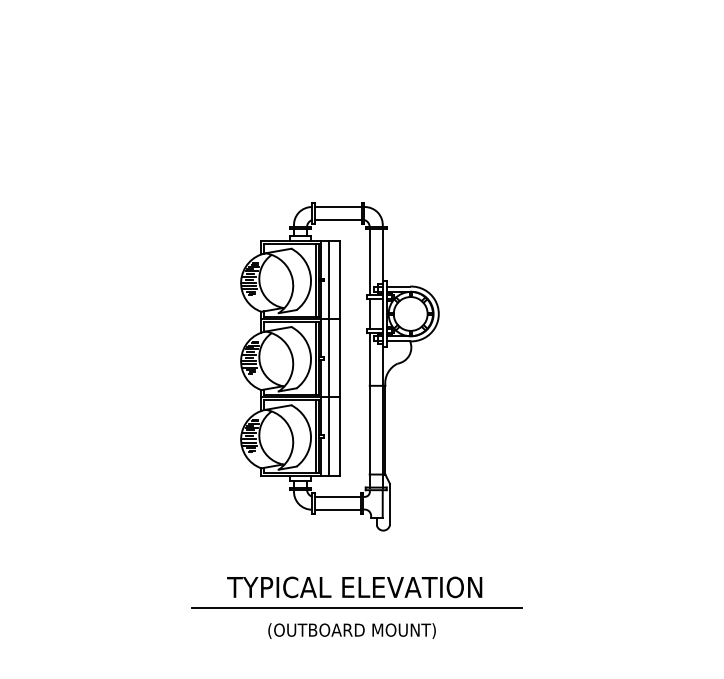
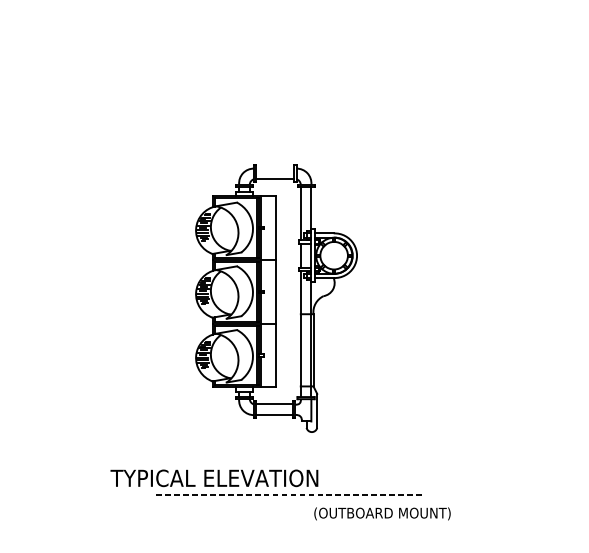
line: (337, 207) -> (274, 169), removed
line: (329, 357) -> (268, 291), removed
text: (354, 587) -> (214, 478), moved
line: (357, 607) -> (290, 494), solid -> dashed
text: (351, 630) -> (382, 513), moved

